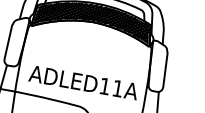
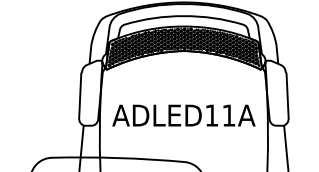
text: (83, 82) -> (183, 115), moved

